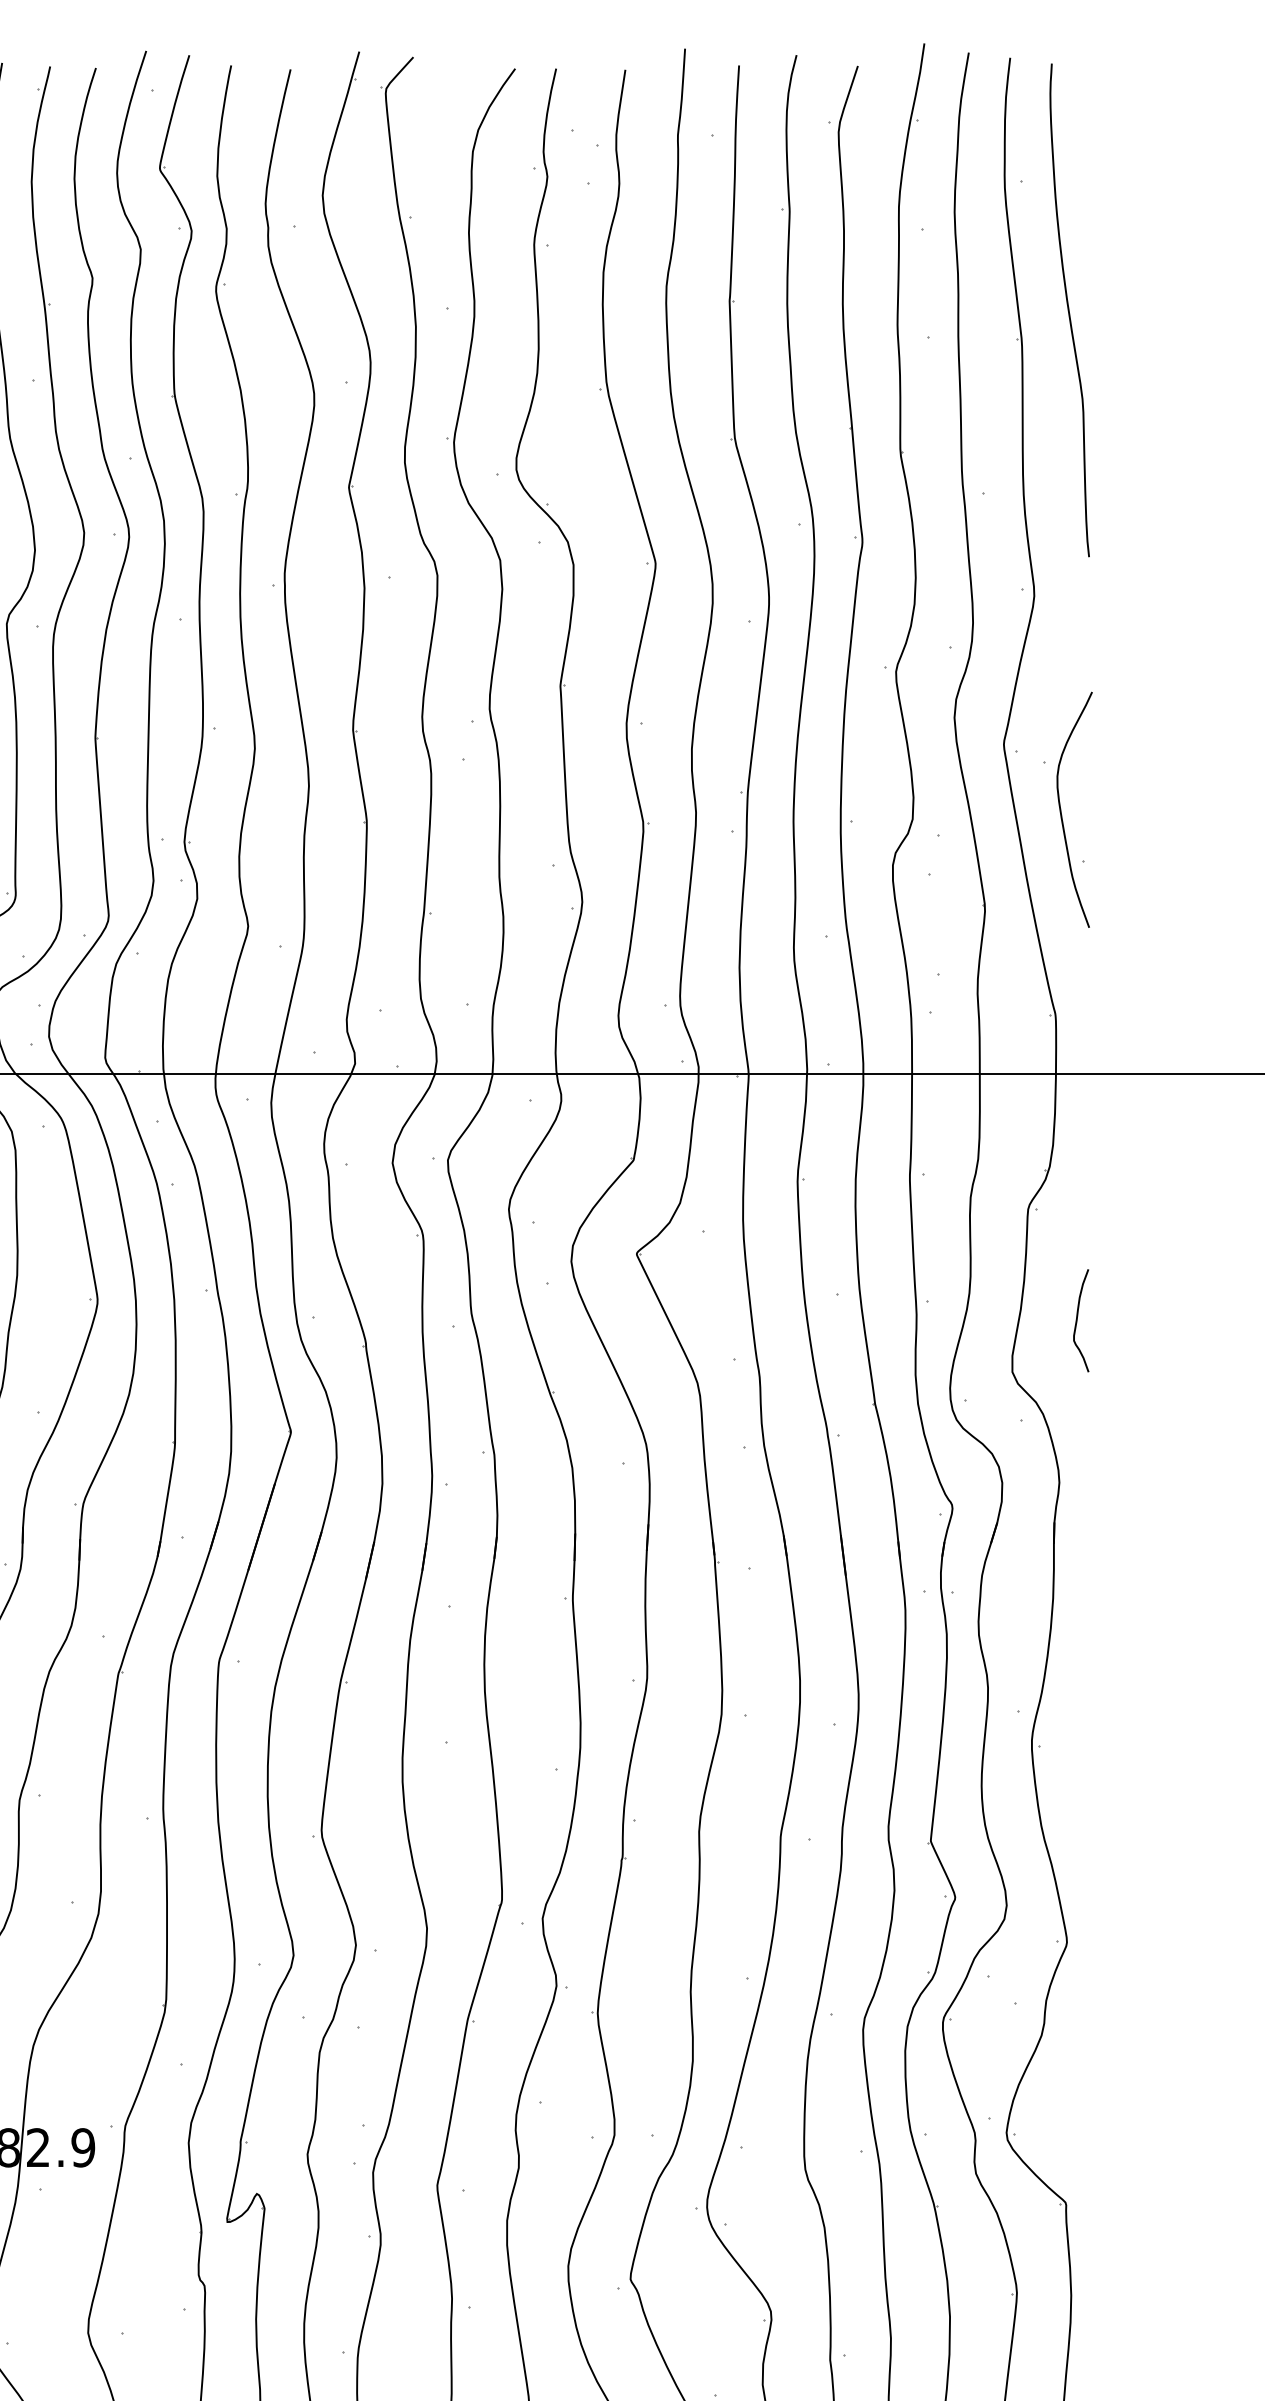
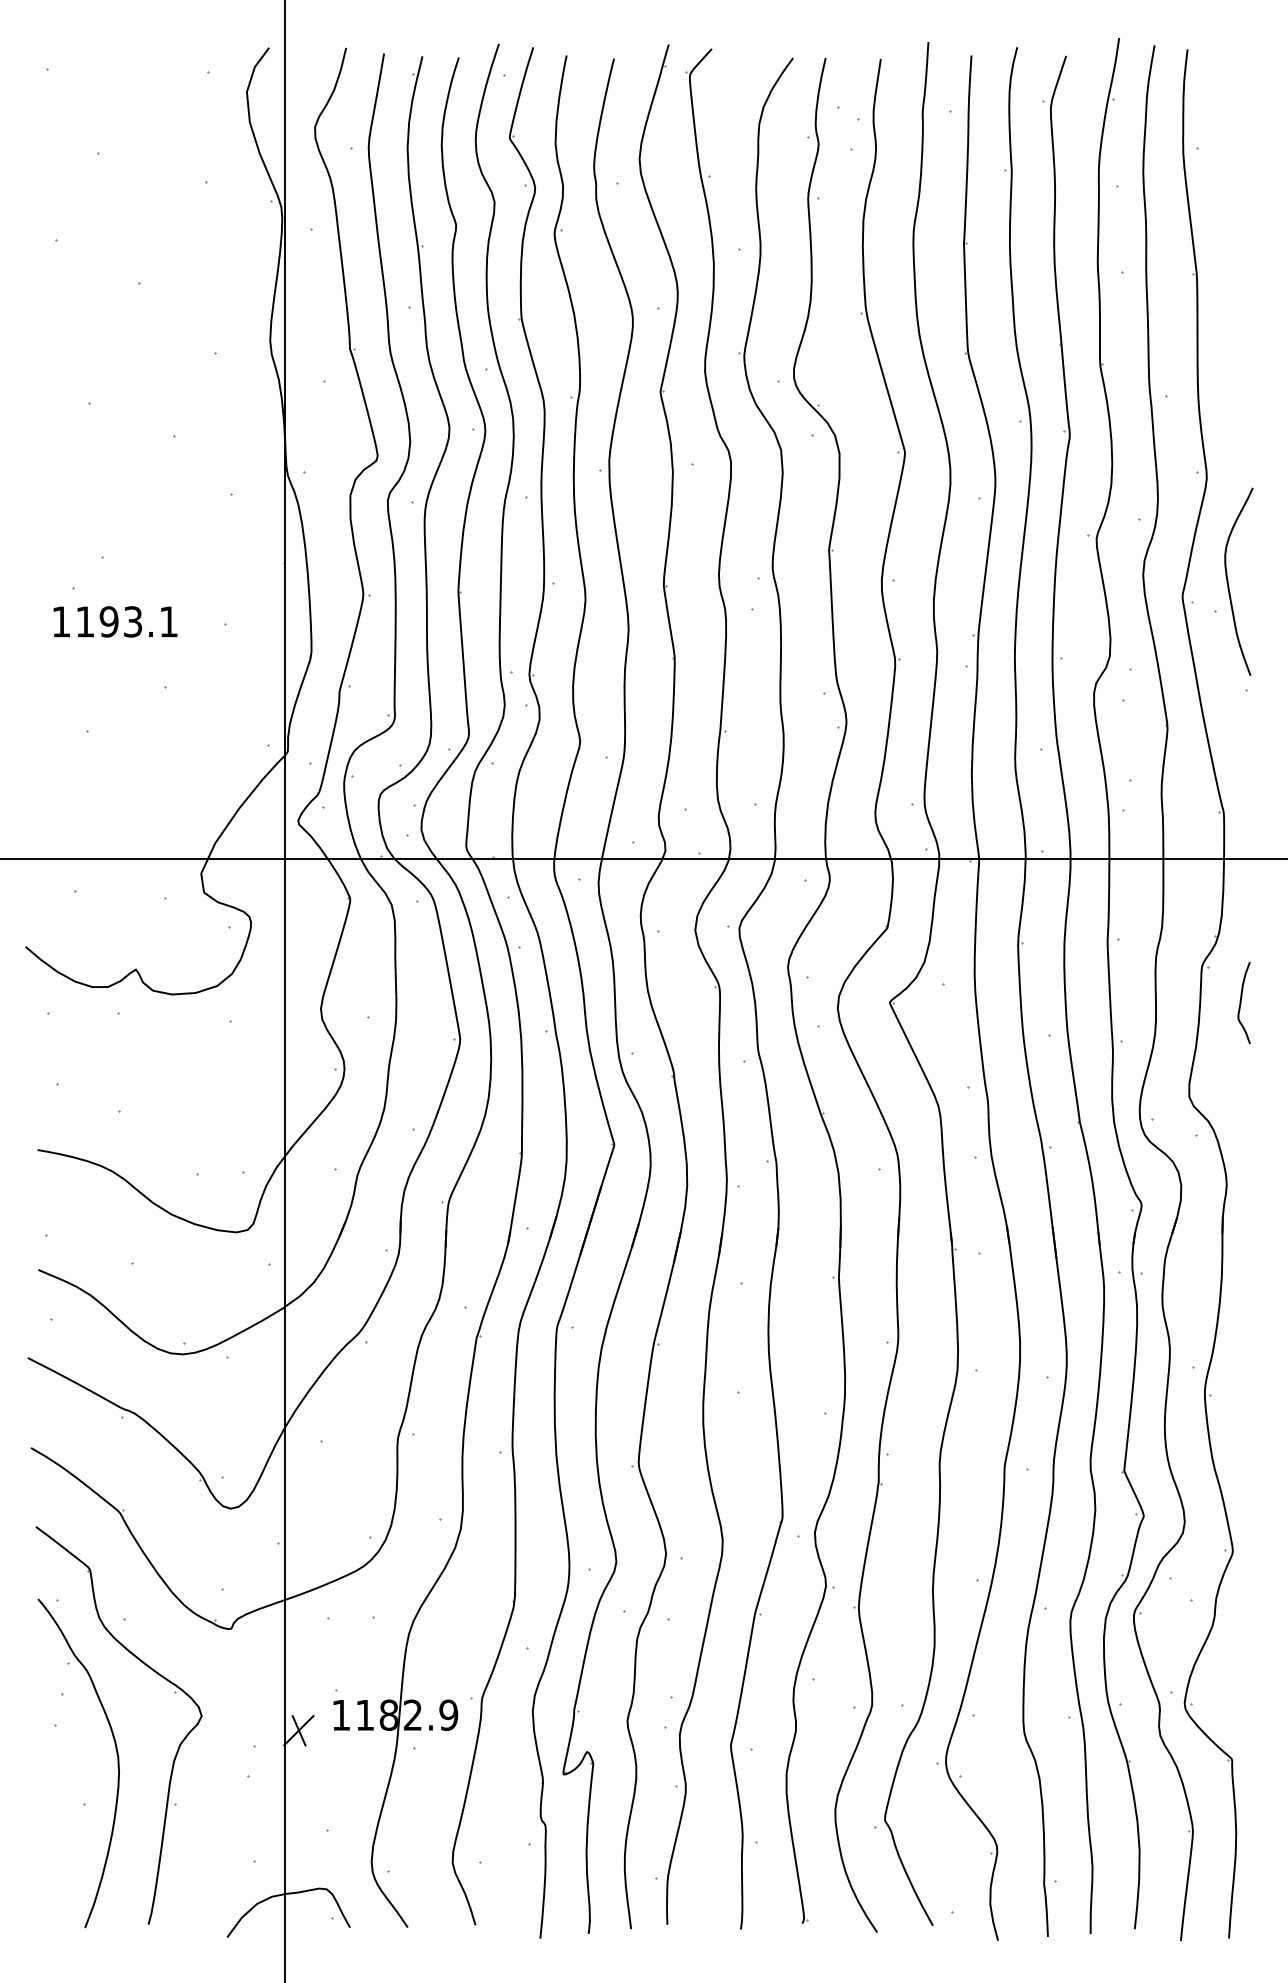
curve: (1069, 310) -> (1234, 250), removed
curve: (1061, 809) -> (1228, 581), moved
curve: (1077, 1321) -> (1241, 1003), moved

